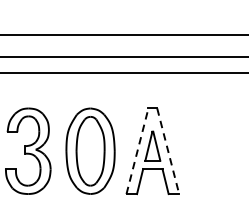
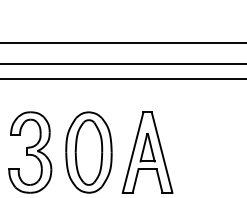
line: (137, 151) -> (133, 152), dashed -> solid
line: (168, 151) -> (162, 152), dashed -> solid

